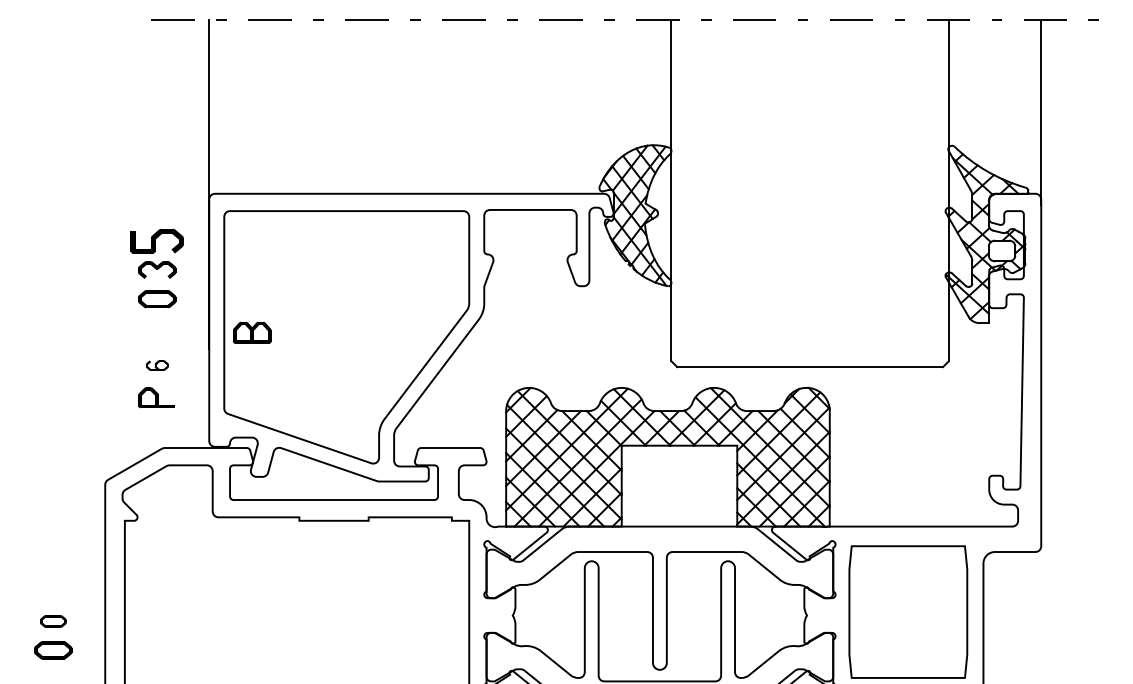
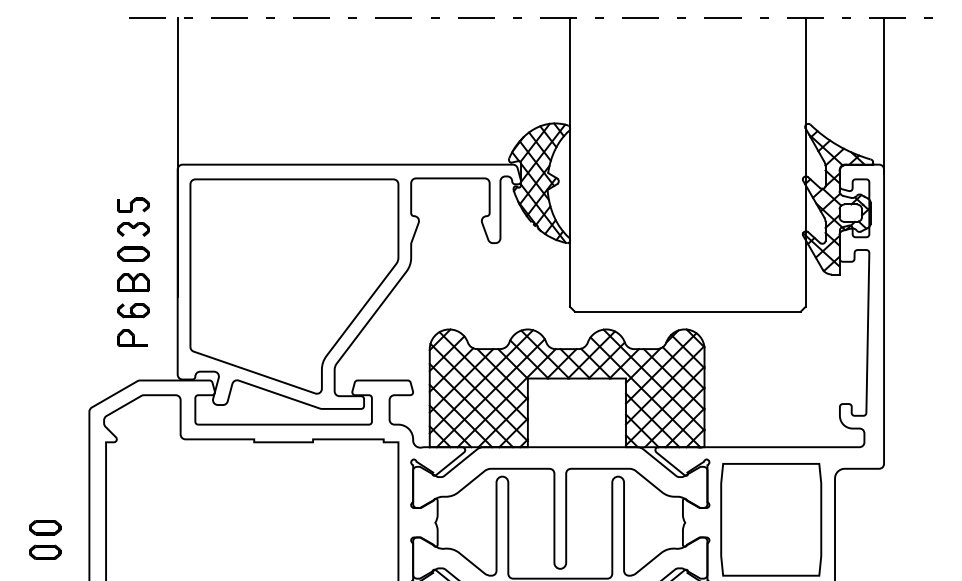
part: (157, 241) -> (133, 205), size x0.71
part: (252, 332) -> (133, 282), moved
part: (157, 365) -> (133, 310), size x1.67
part: (53, 621) -> (45, 527), size x1.43

